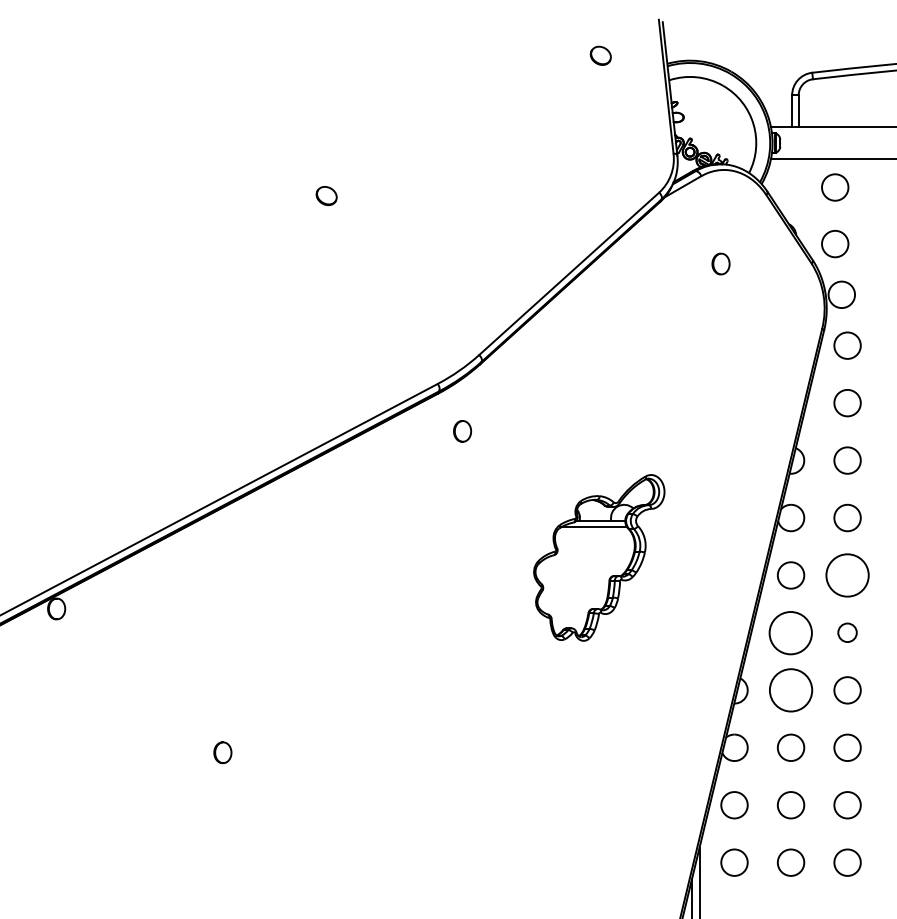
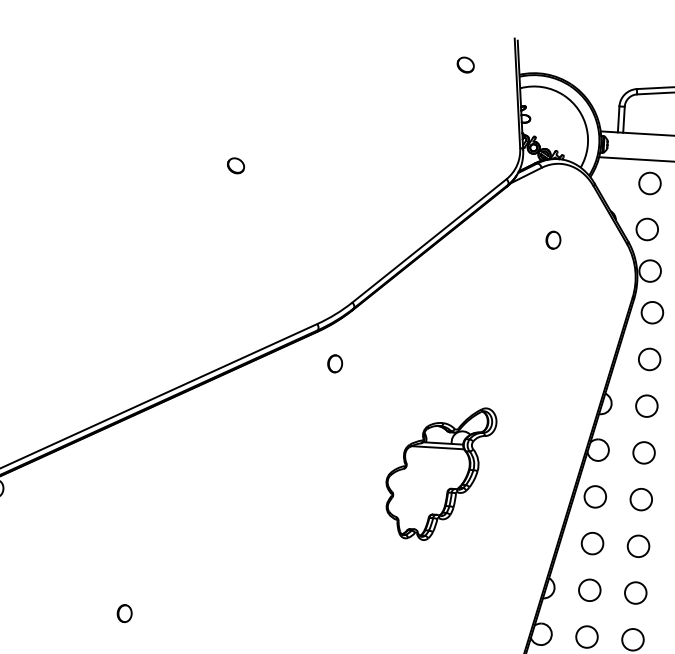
circle: (847, 575) -> (641, 499), size x0.62
circle: (791, 632) -> (592, 543), size x0.62
circle: (847, 632) -> (638, 545), size x1.43
circle: (790, 690) -> (589, 590), size x0.62

